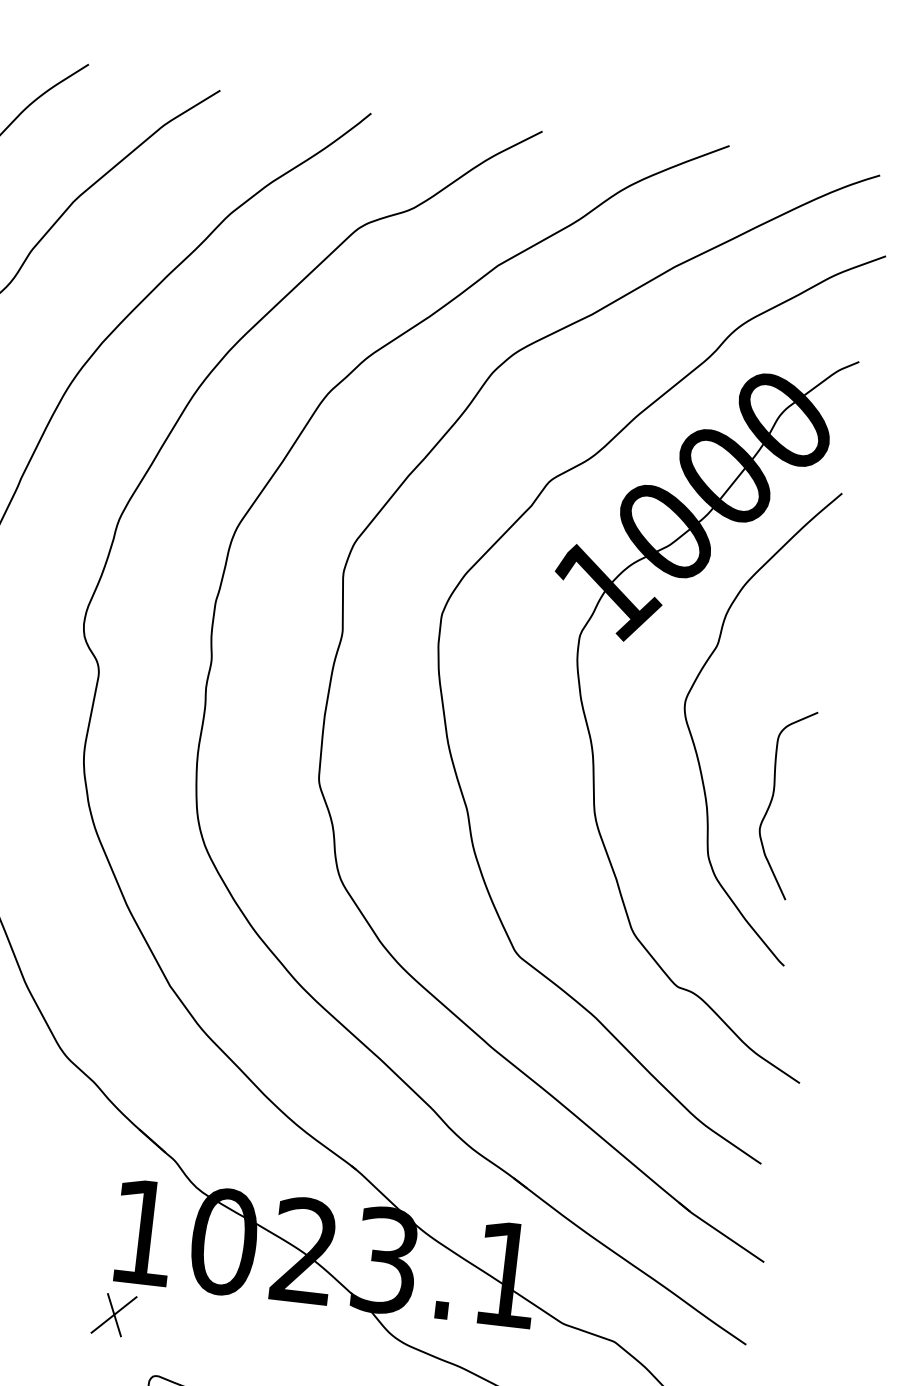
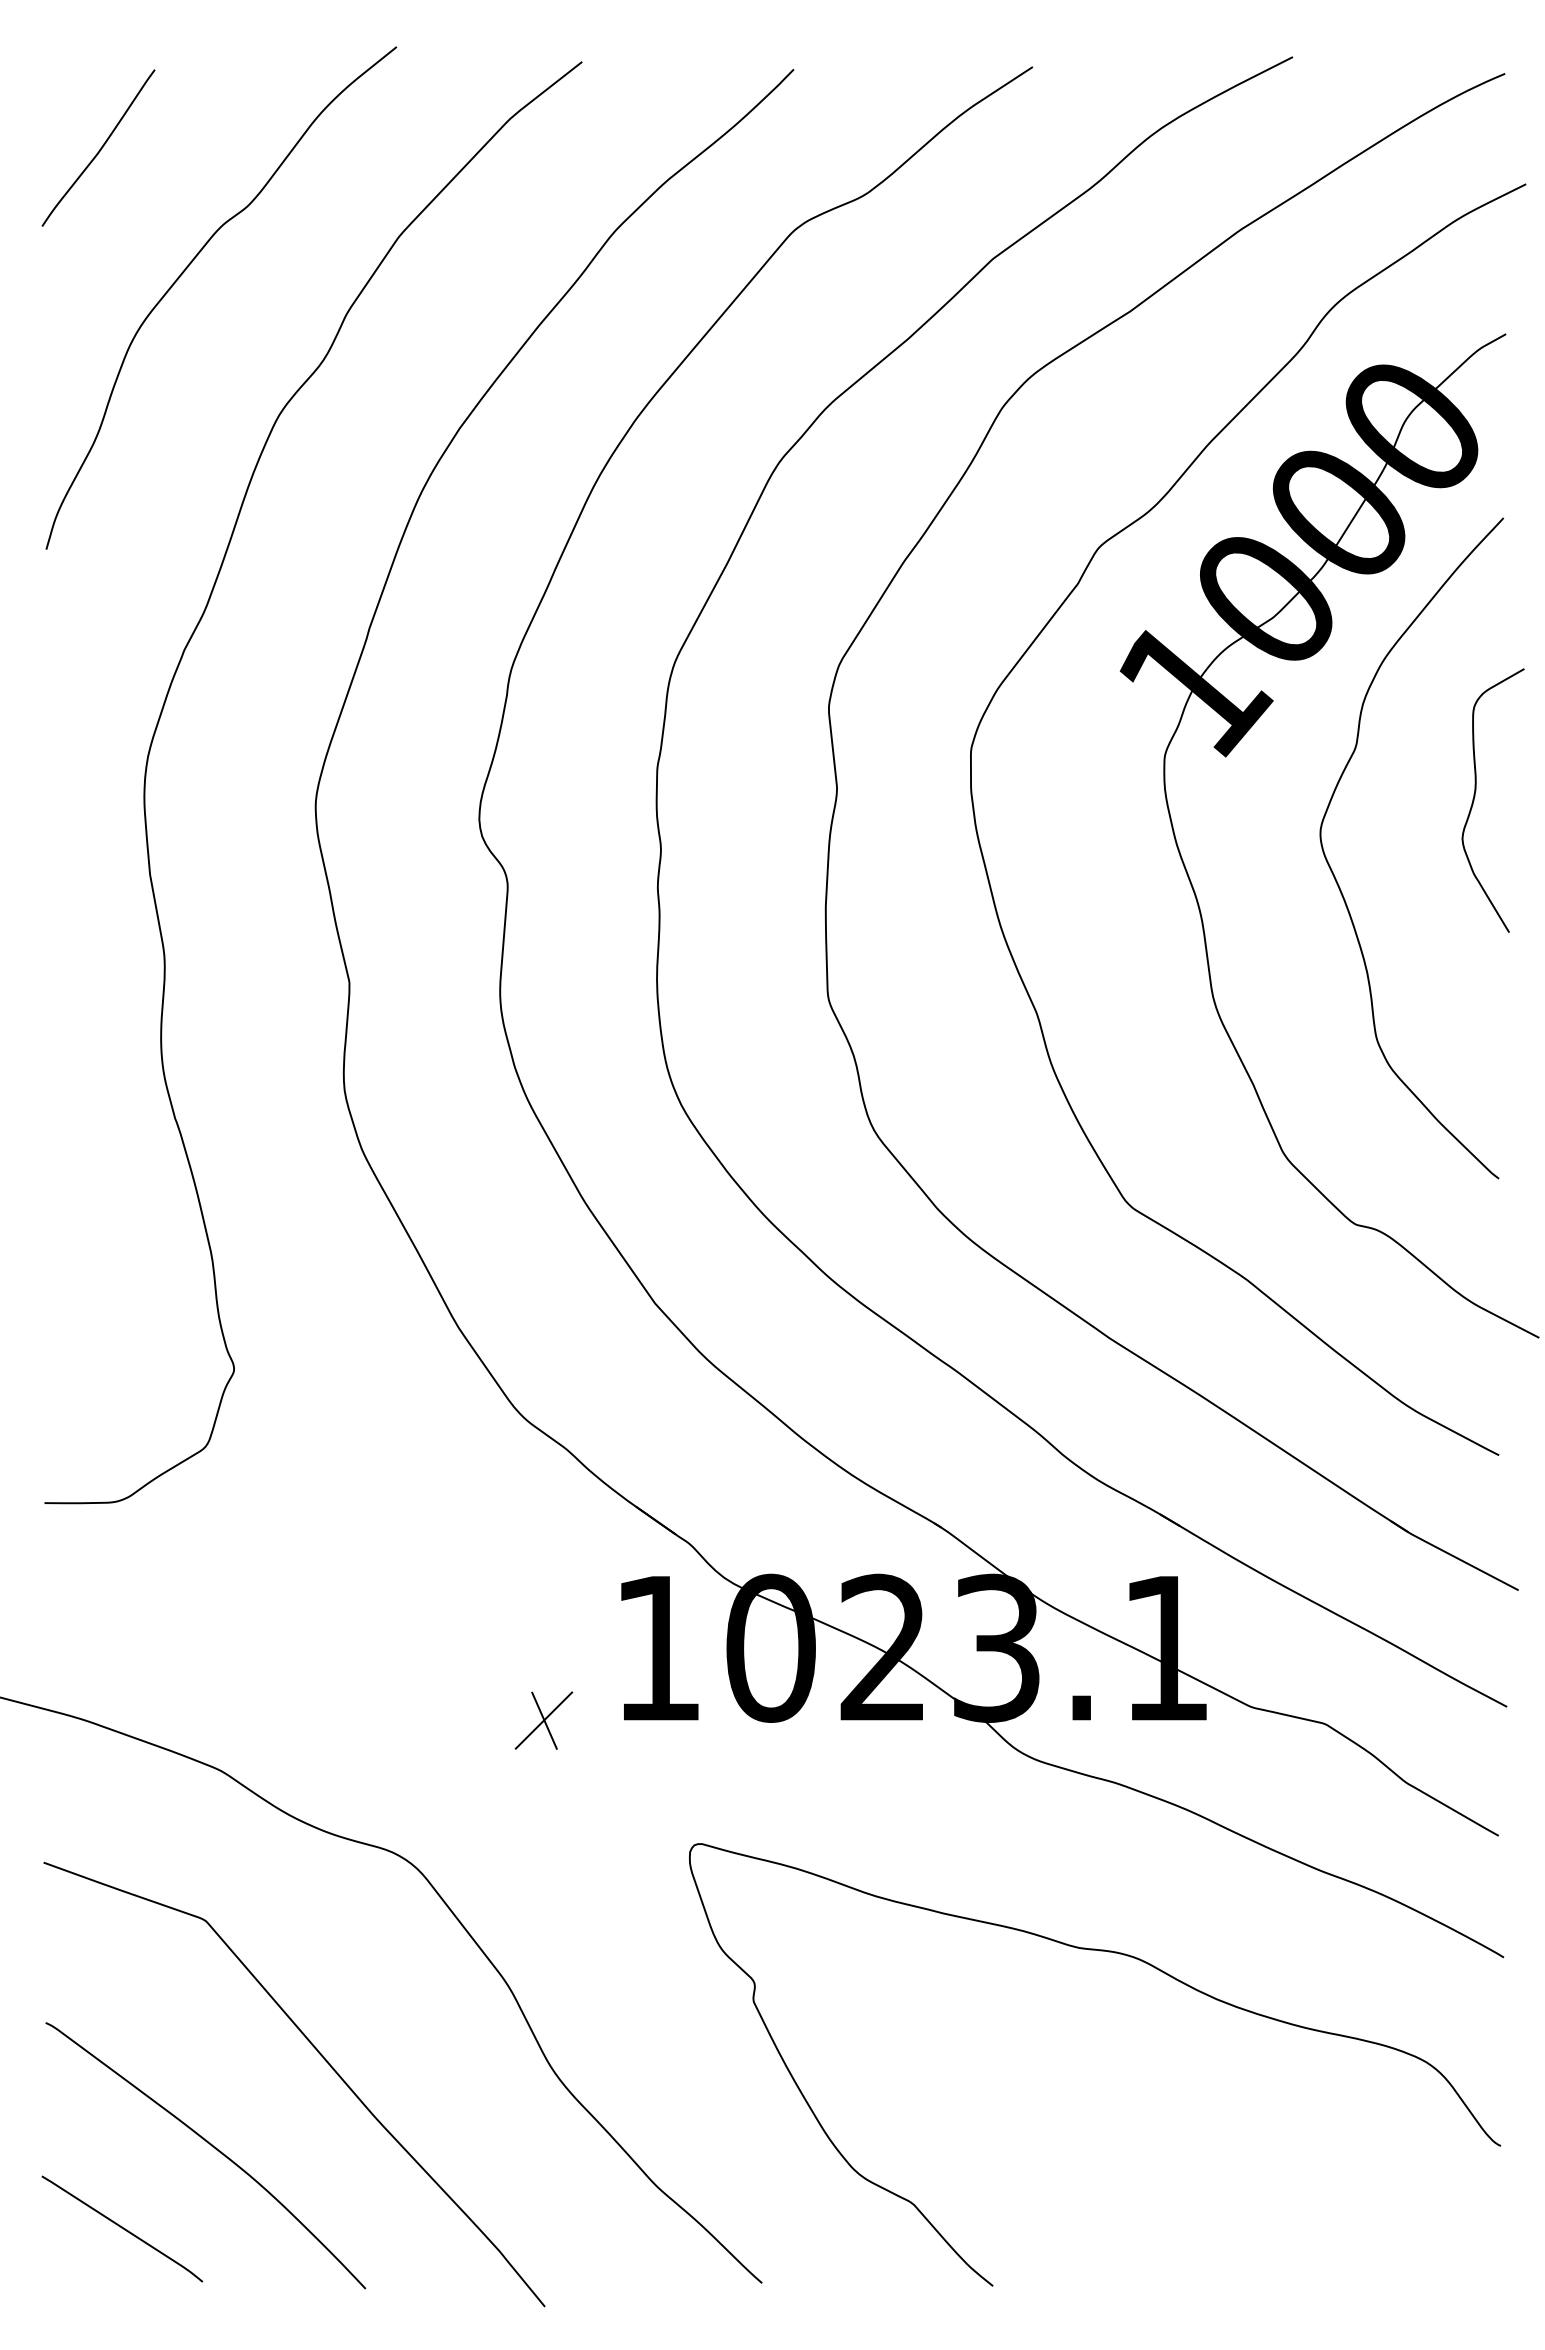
curve: (772, 799) -> (1475, 796), moved
part: (113, 1314) -> (543, 1720), moved

